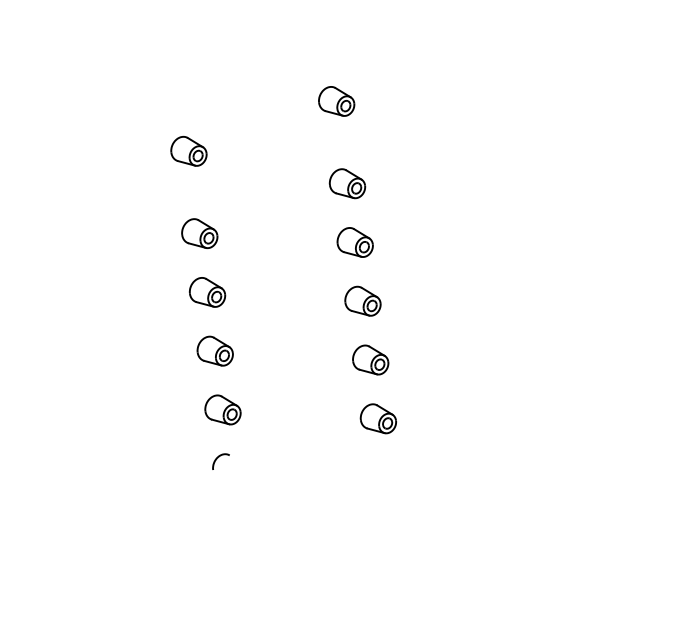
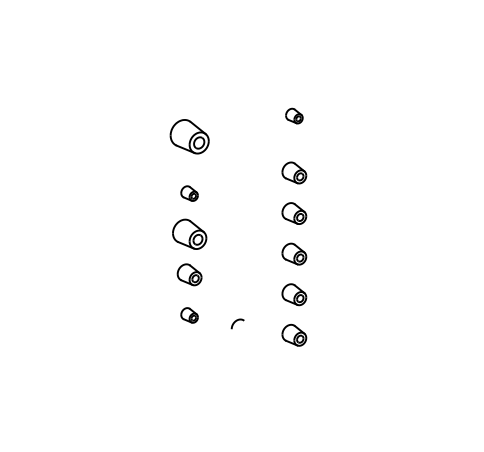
part: (336, 100) -> (294, 115), size x0.7
part: (188, 151) -> (189, 136), size x1.6
part: (199, 233) -> (189, 193), size x0.7
part: (207, 291) -> (189, 233), size x1.4
part: (222, 410) -> (189, 315), size x0.7
curve: (220, 457) -> (237, 321), moved

